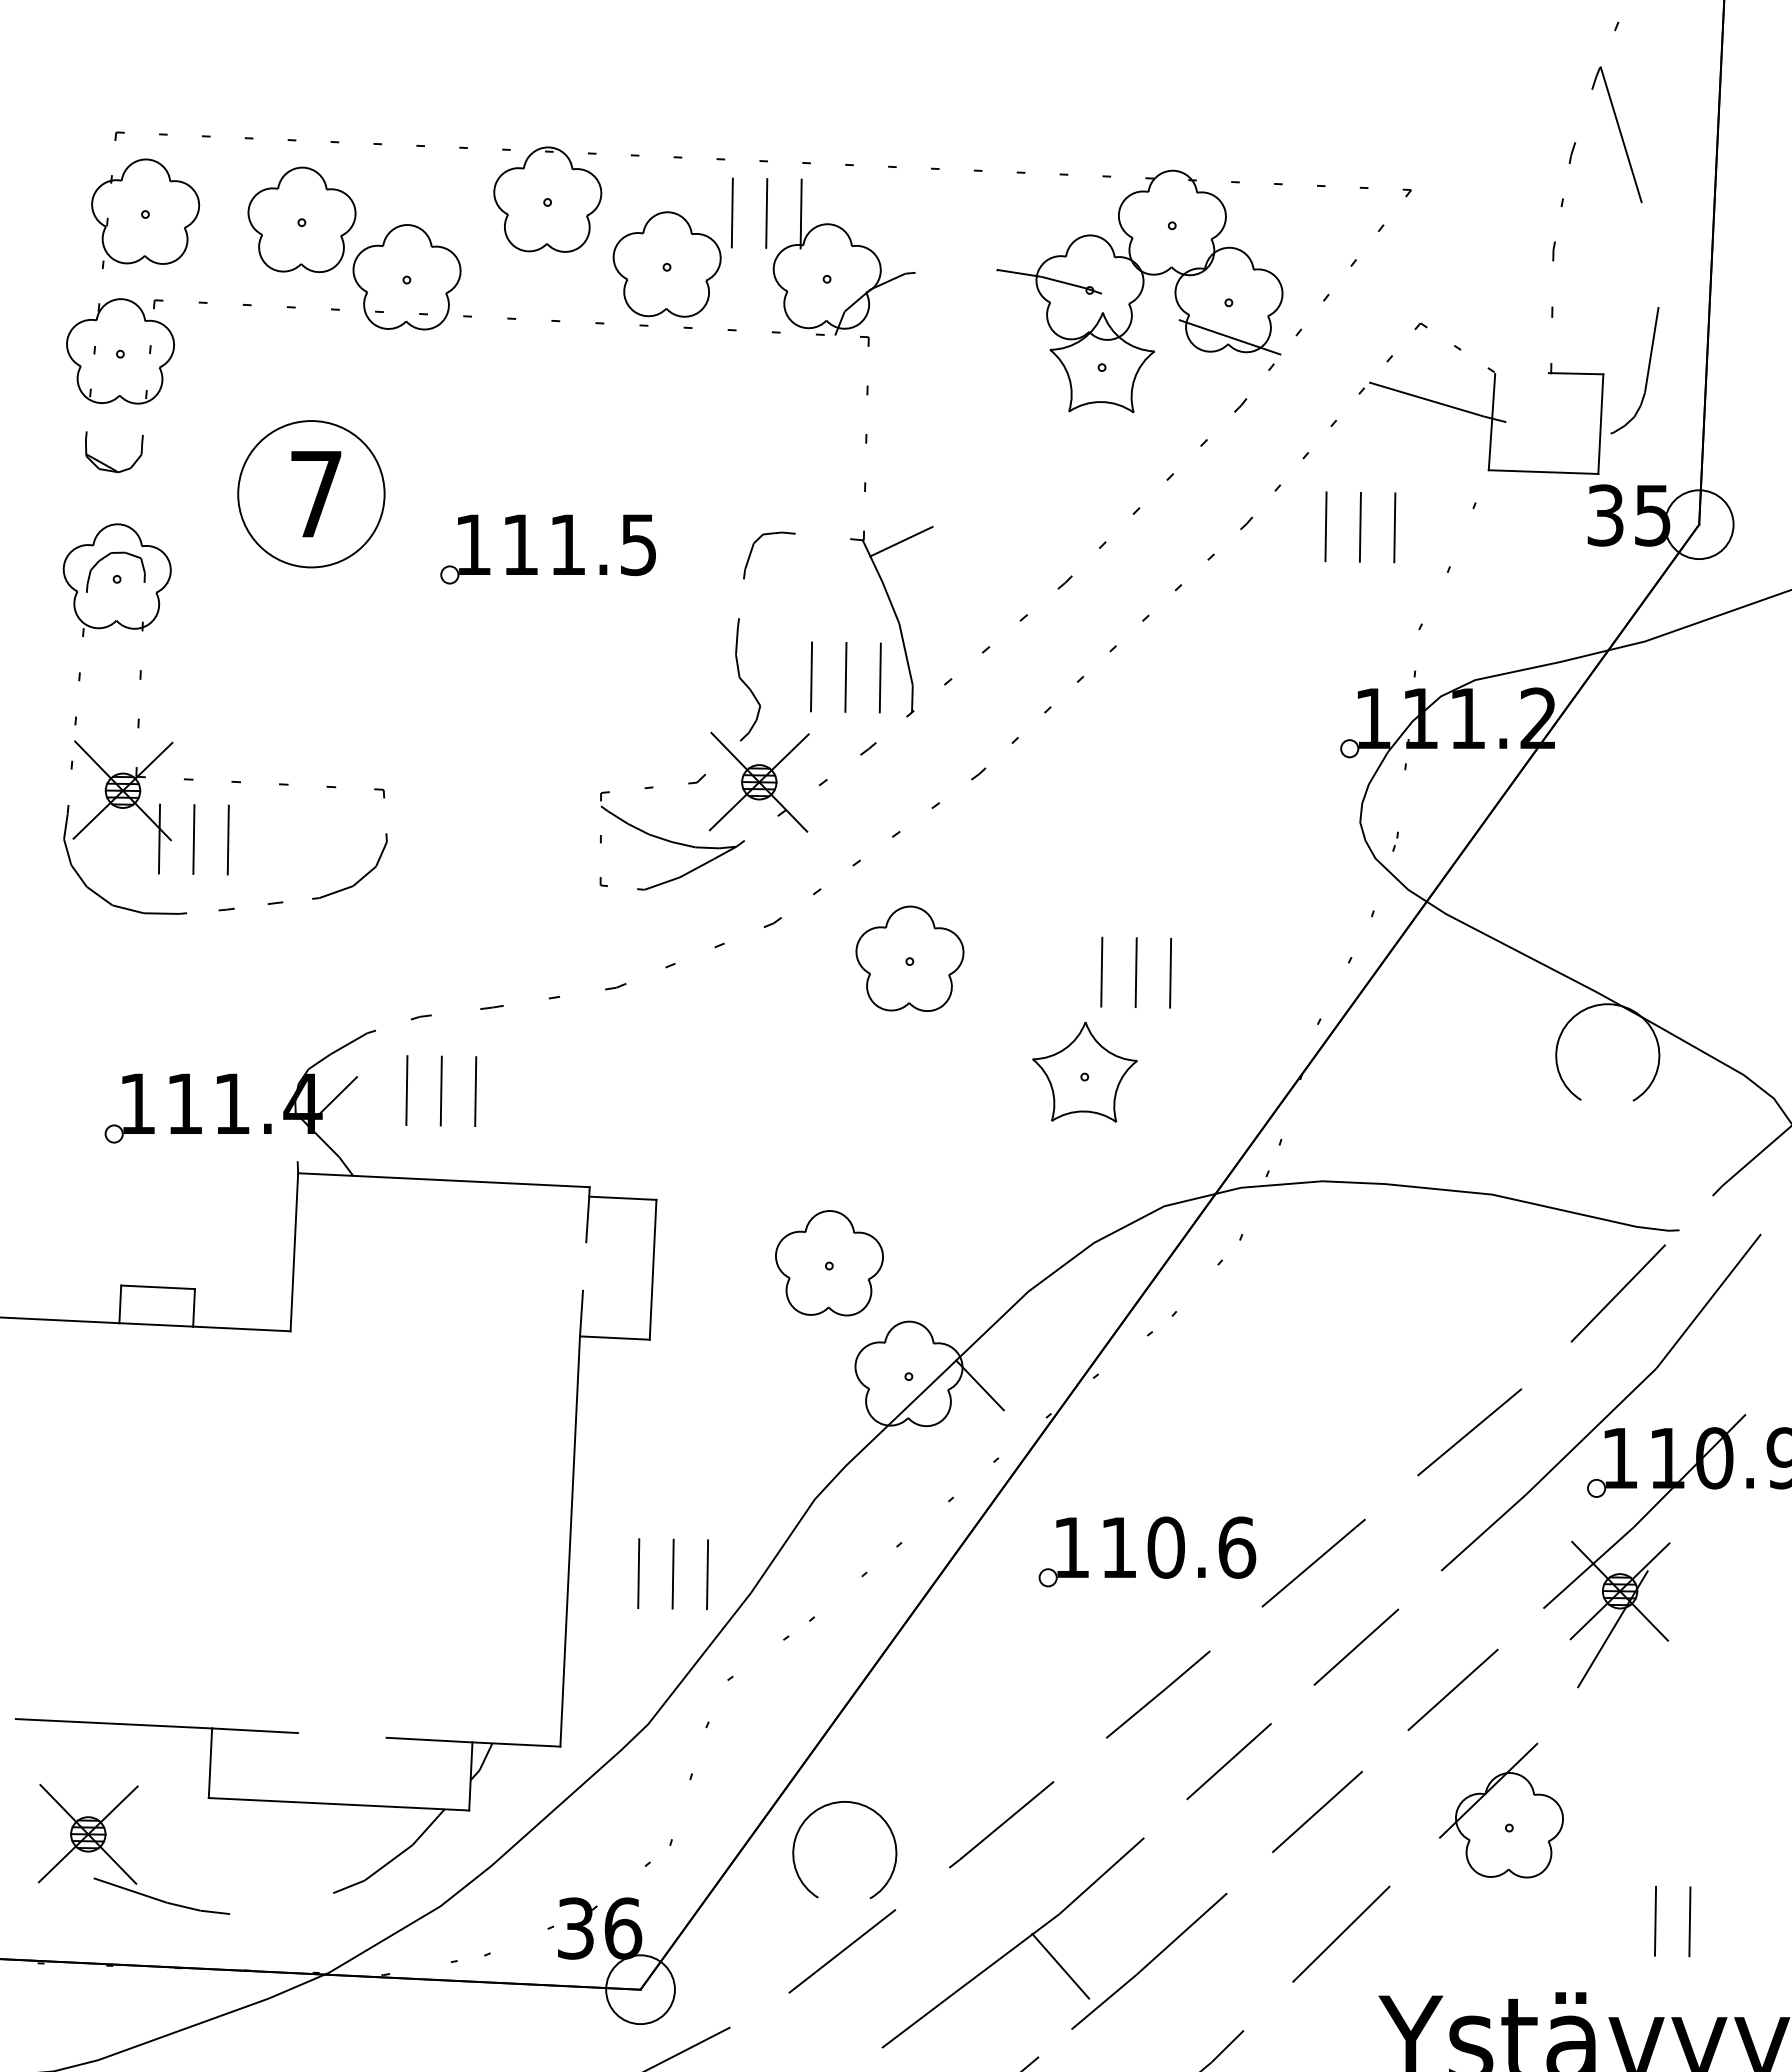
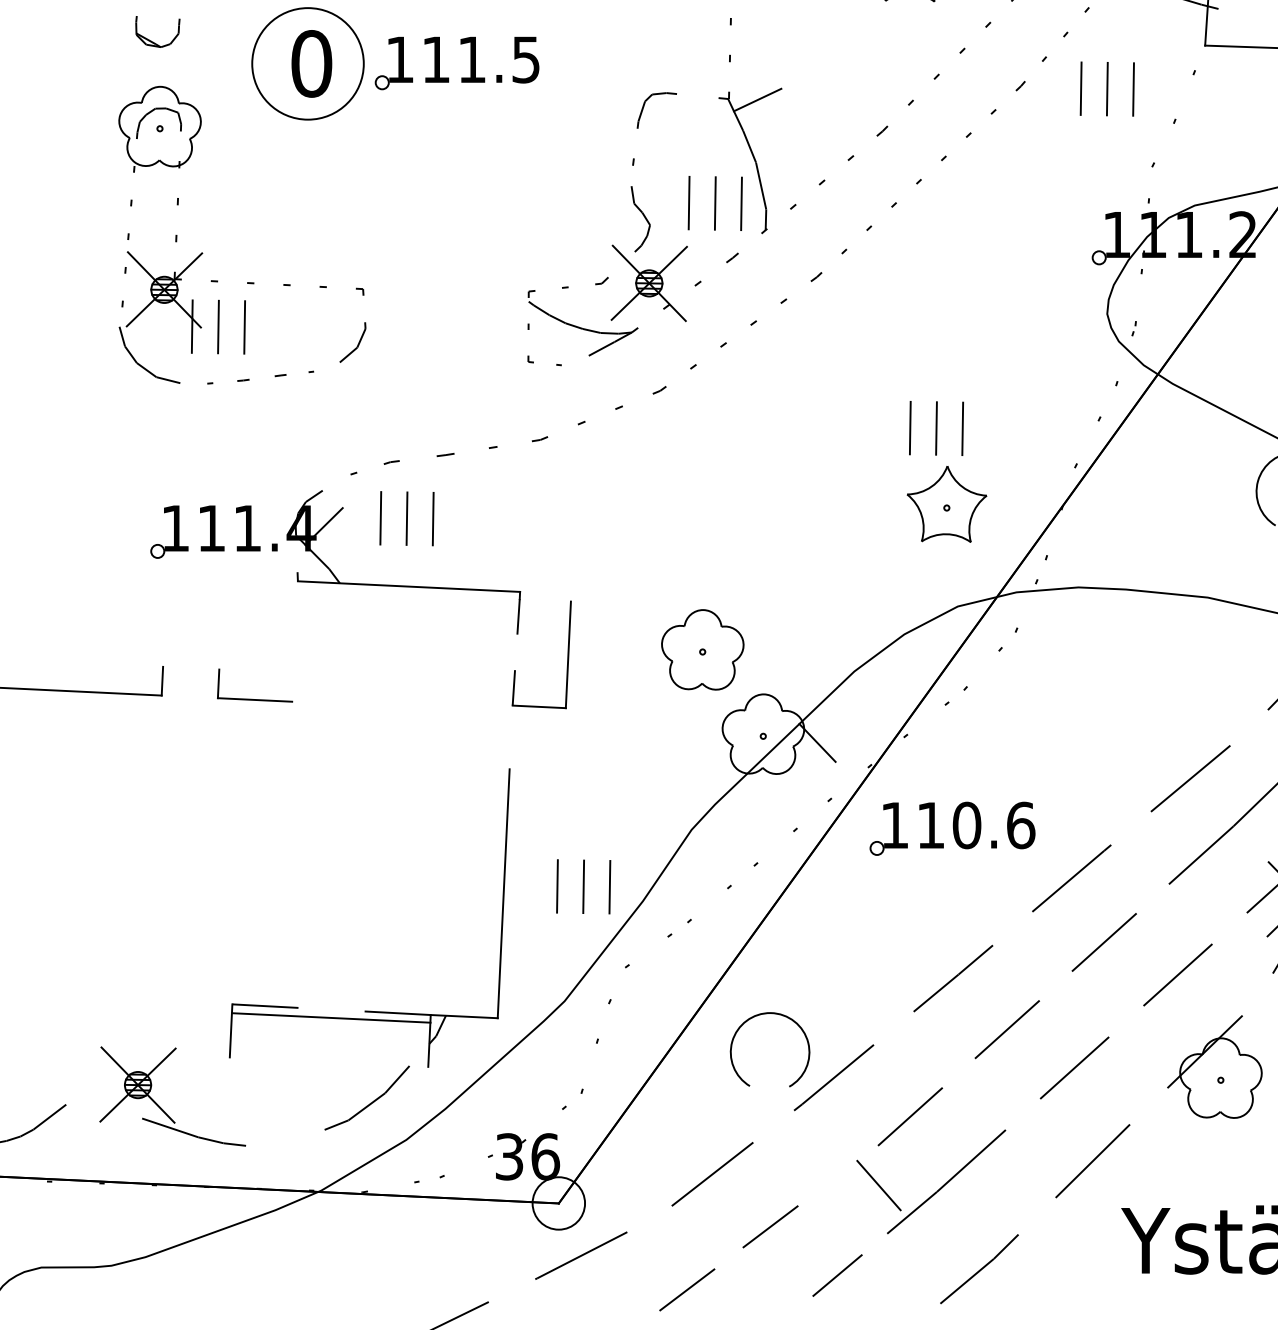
text: (316, 493) -> (311, 63), 7 -> 0
part: (565, 549) -> (470, 63), moved
line: (736, 640) -> (631, 175), removed
line: (65, 826) -> (120, 317), removed
line: (661, 883) -> (574, 360), removed
line: (336, 892) -> (327, 367), removed
line: (161, 913) -> (193, 383), removed
part: (909, 958) -> (763, 417), removed
line: (348, 1043) -> (336, 482), removed
part: (1084, 1072) -> (946, 504), moved
line: (622, 1197) -> (545, 599), removed
line: (294, 1252) -> (295, 641), removed
line: (157, 1287) -> (190, 668), removed
line: (156, 1324) -> (189, 696), removed
line: (578, 1377) -> (511, 736), removed
part: (1147, 1551) -> (952, 828), moved
line: (113, 1723) -> (157, 1000), removed
part: (839, 1803) -> (766, 1014), moved
line: (338, 1804) -> (330, 1018), moved
line: (1006, 1953) -> (837, 1175), removed

